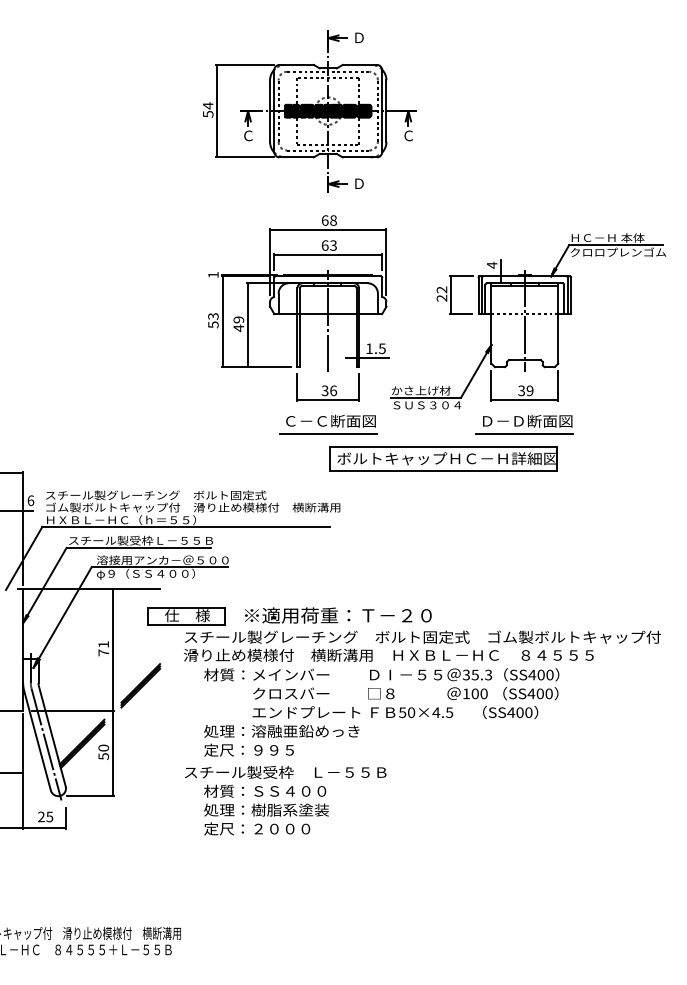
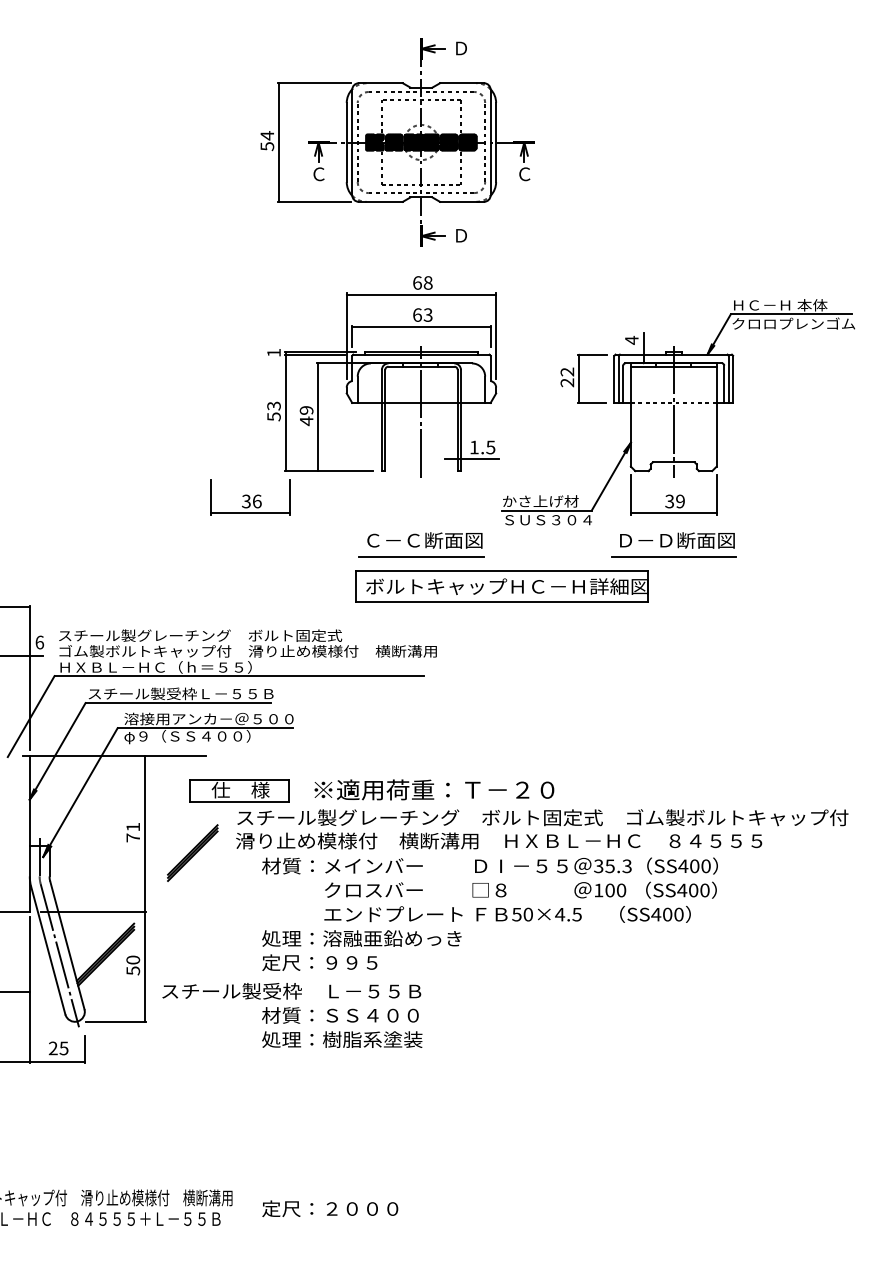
part: (328, 387) -> (250, 497), moved
part: (442, 458) -> (501, 586), moved
part: (140, 685) -> (192, 852), moved
text: (285, 772) -> (291, 991), moved
text: (257, 828) -> (330, 1208), moved

